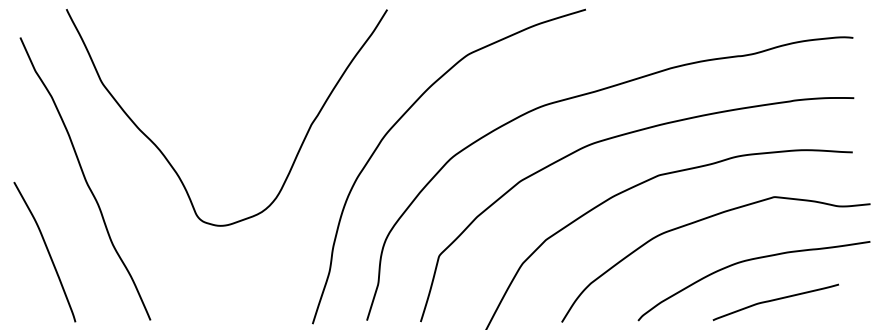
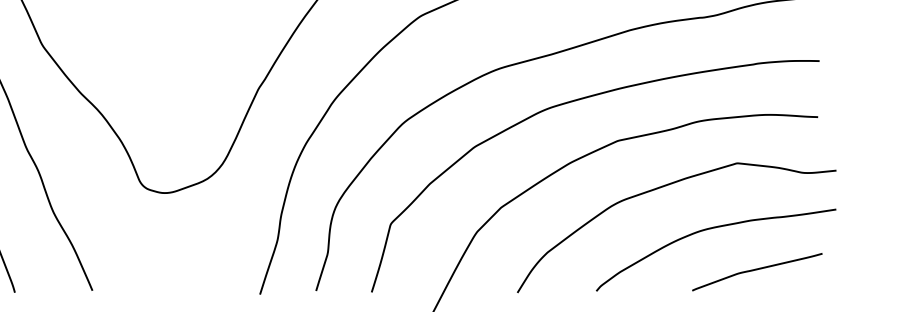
curve: (775, 300) -> (756, 270), moved

